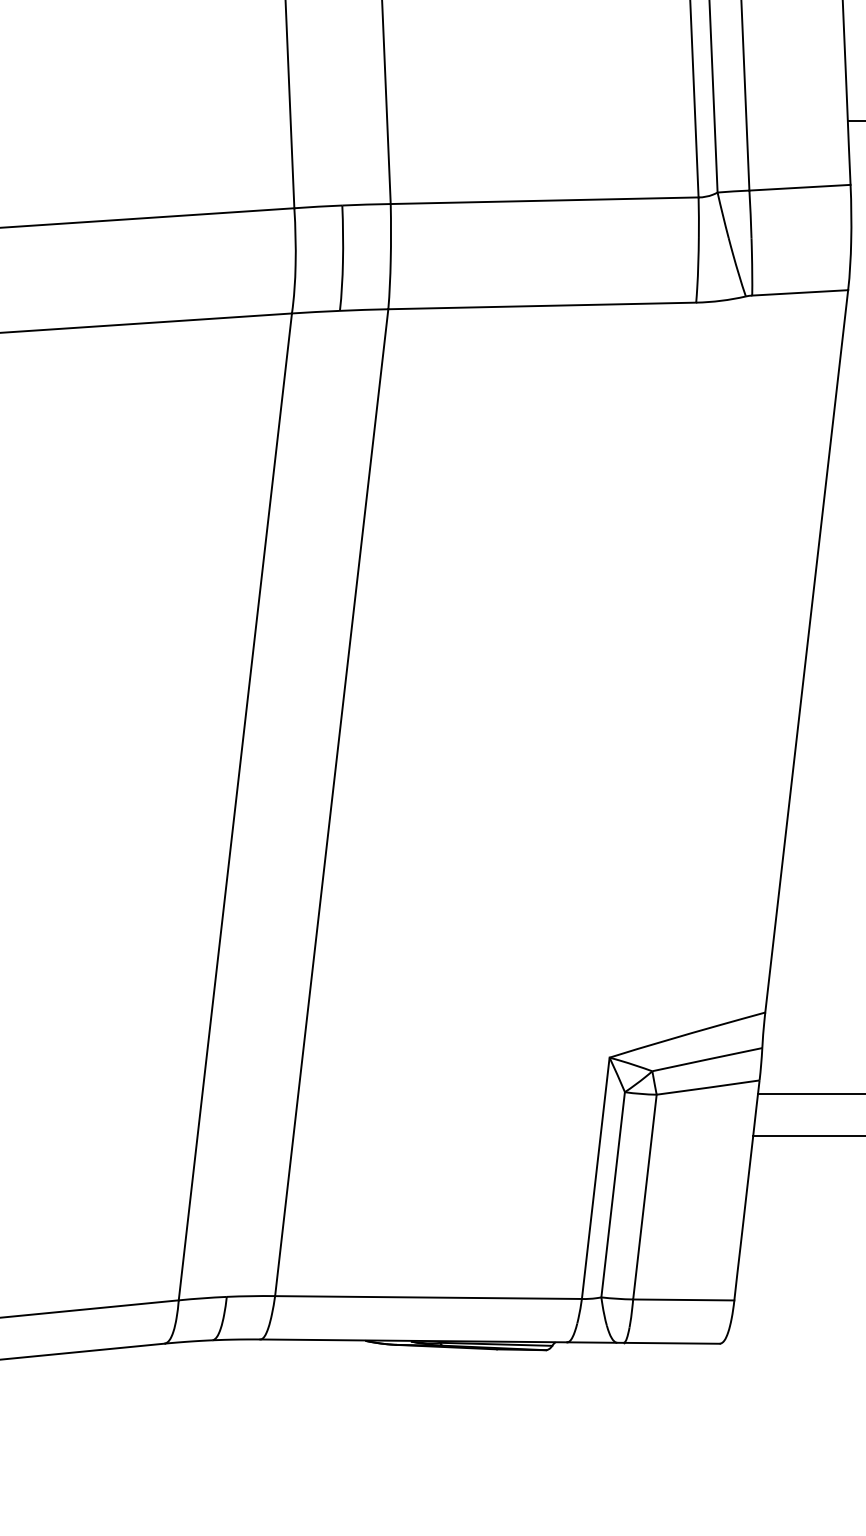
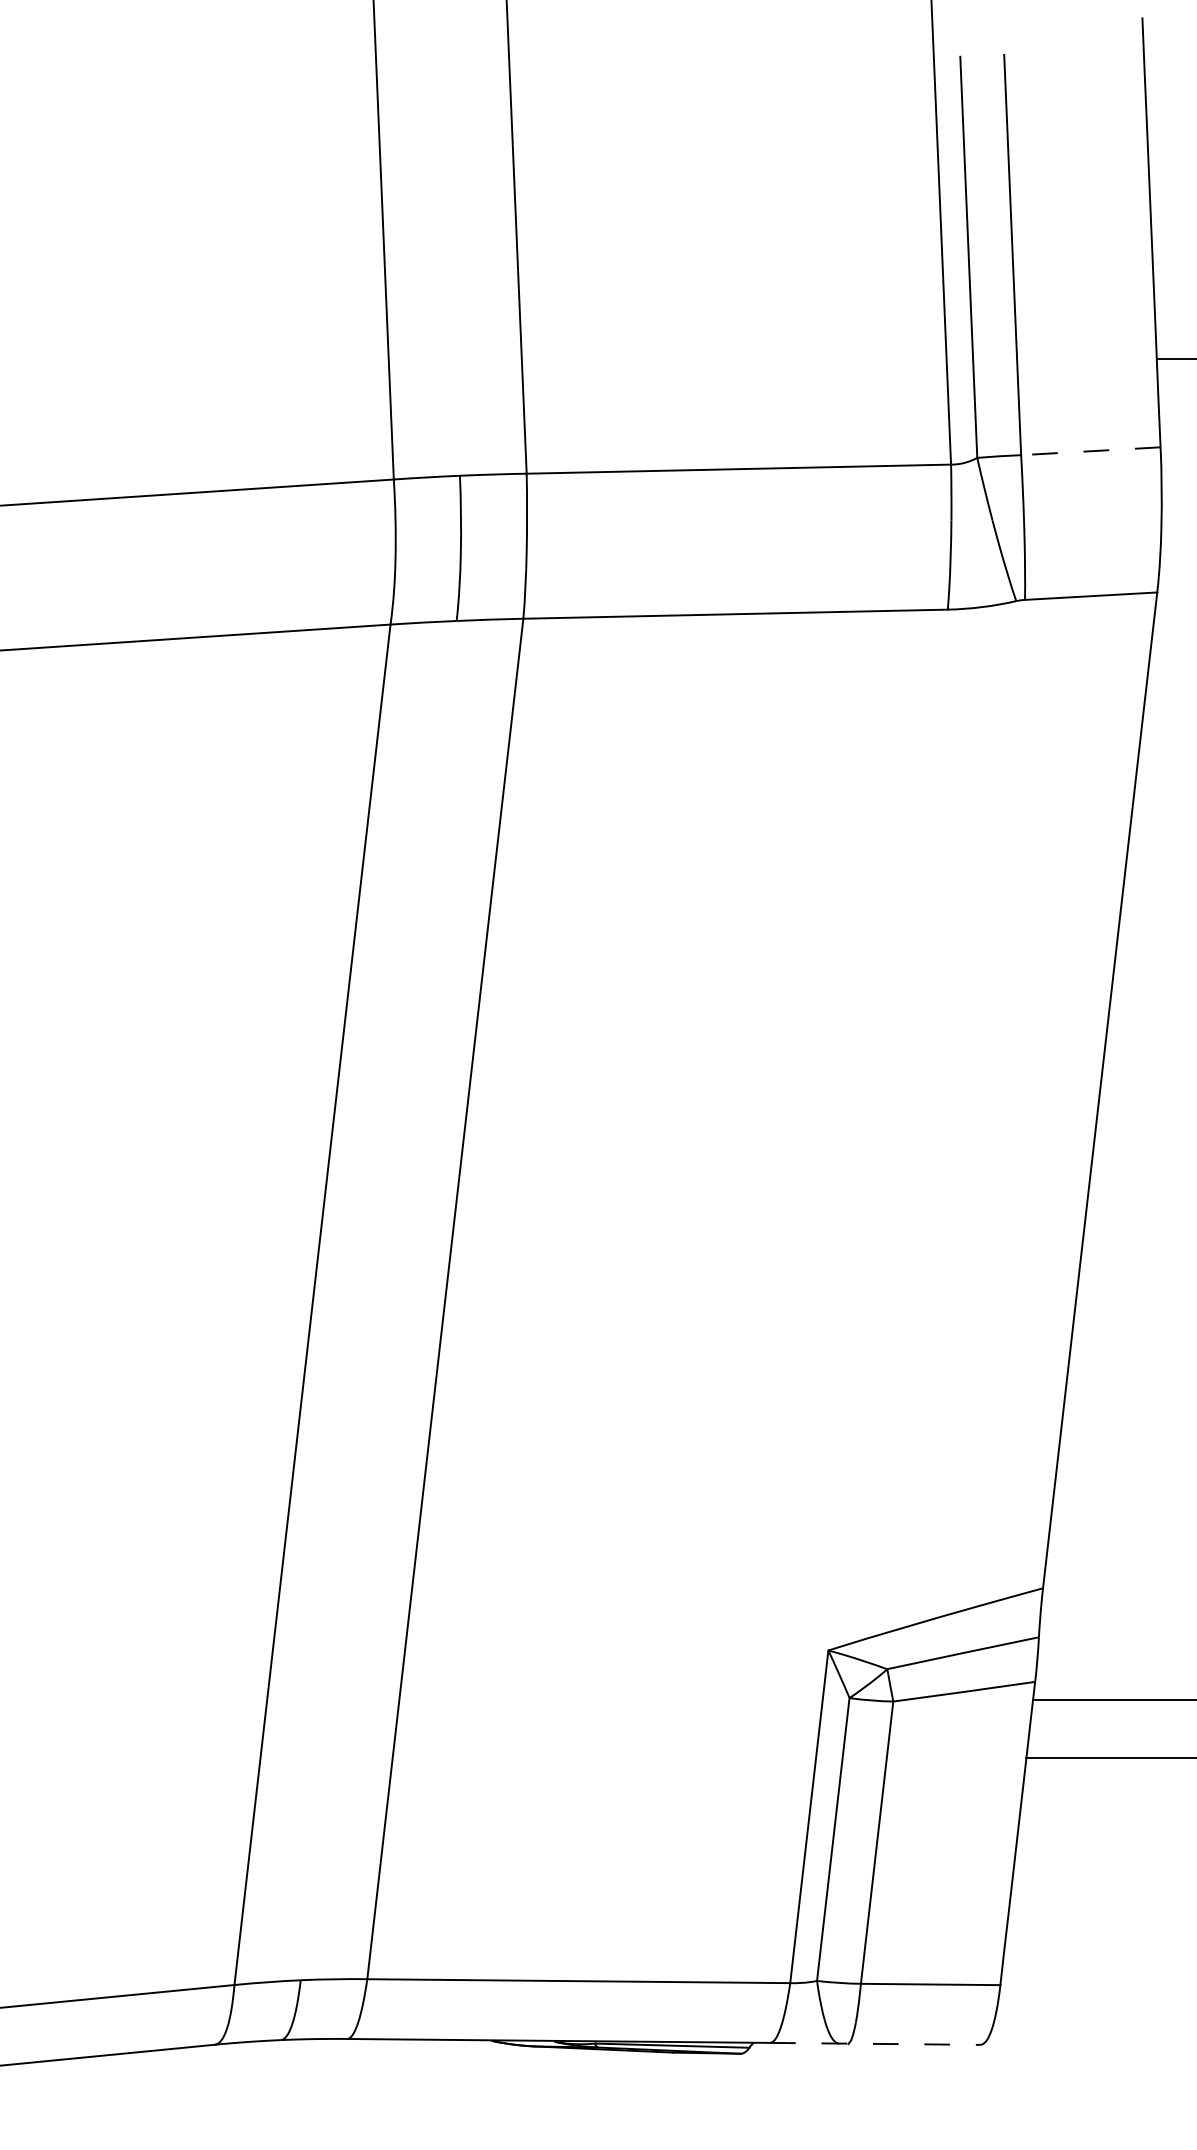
line: (799, 187) -> (1090, 451), solid -> dashed
line: (643, 1342) -> (875, 2043), solid -> dashed

